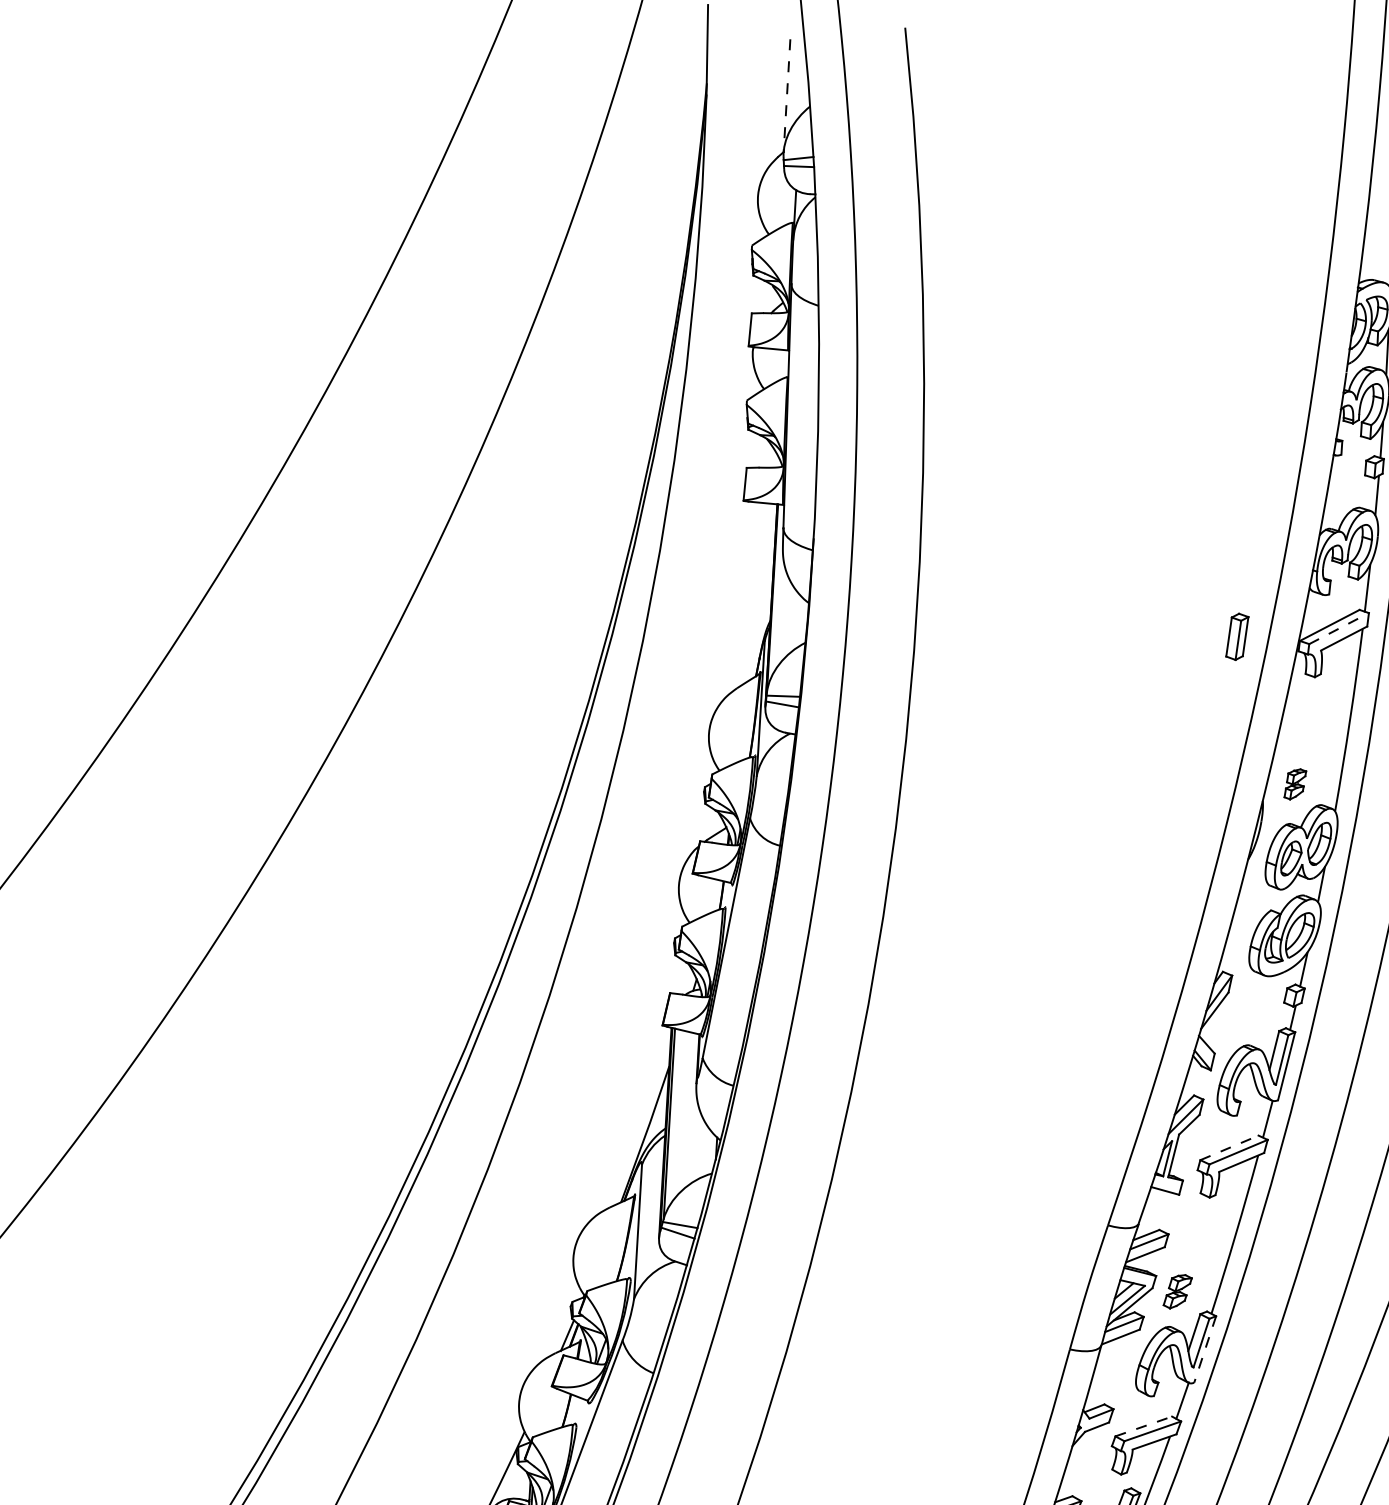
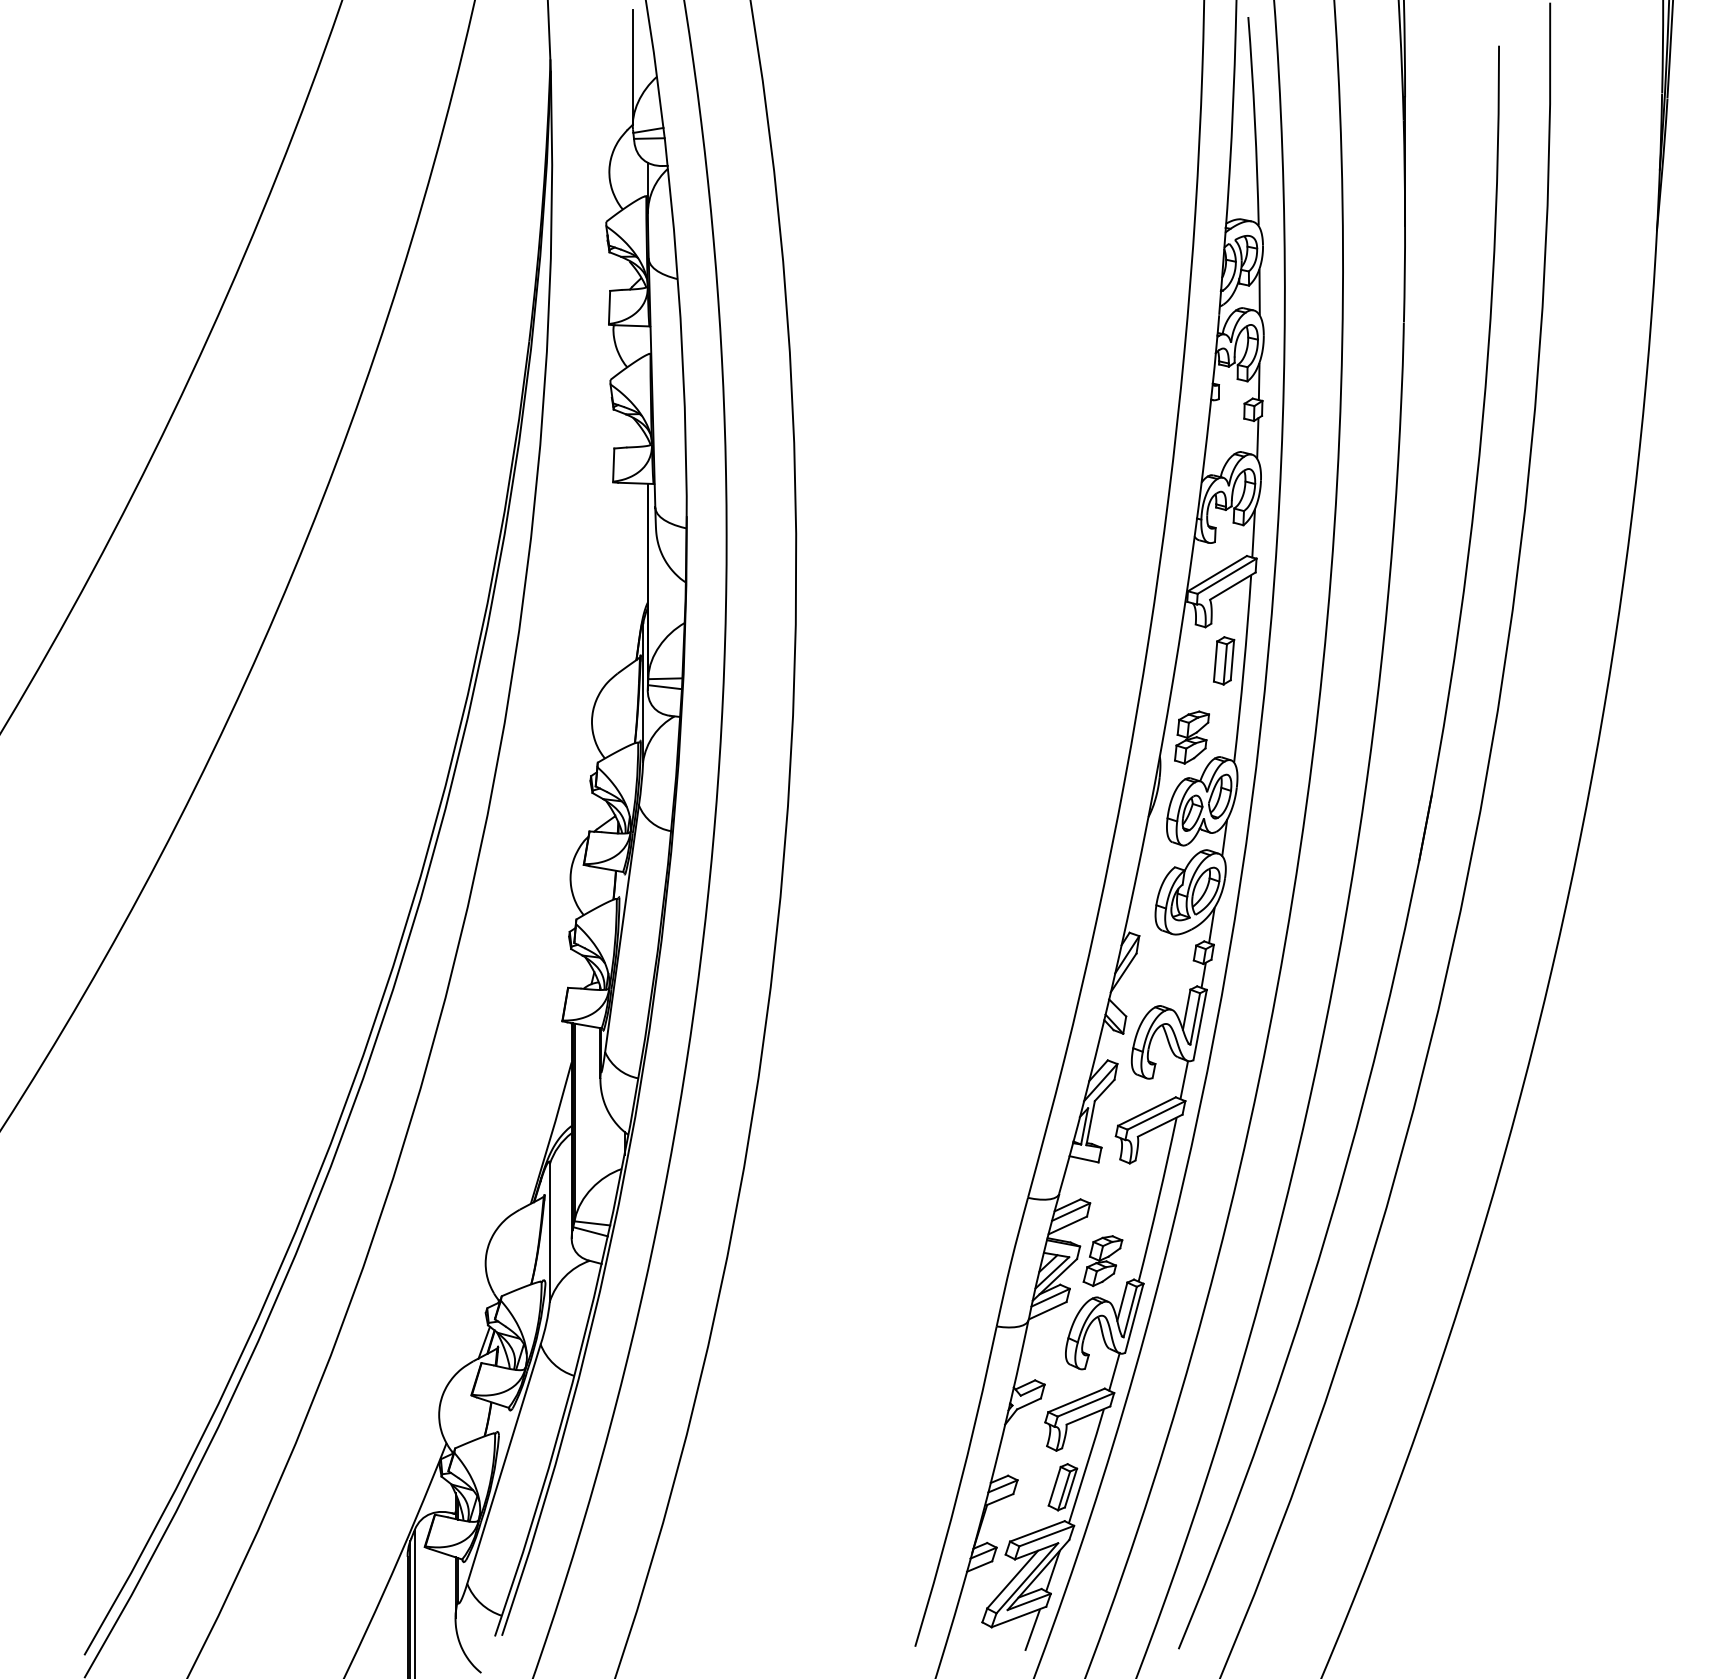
line: (786, 96) -> (632, 67), dashed -> solid
line: (1339, 628) -> (1227, 576), dashed -> solid
part: (1237, 636) -> (1224, 660), moved
part: (1294, 784) -> (1191, 737), size x1.67
line: (1230, 1147) -> (1147, 1111), dashed -> solid
part: (1177, 1292) -> (1102, 1261), size x1.43
line: (1205, 1349) -> (1134, 1318), dashed -> solid
line: (1143, 1426) -> (1076, 1400), dashed -> solid

